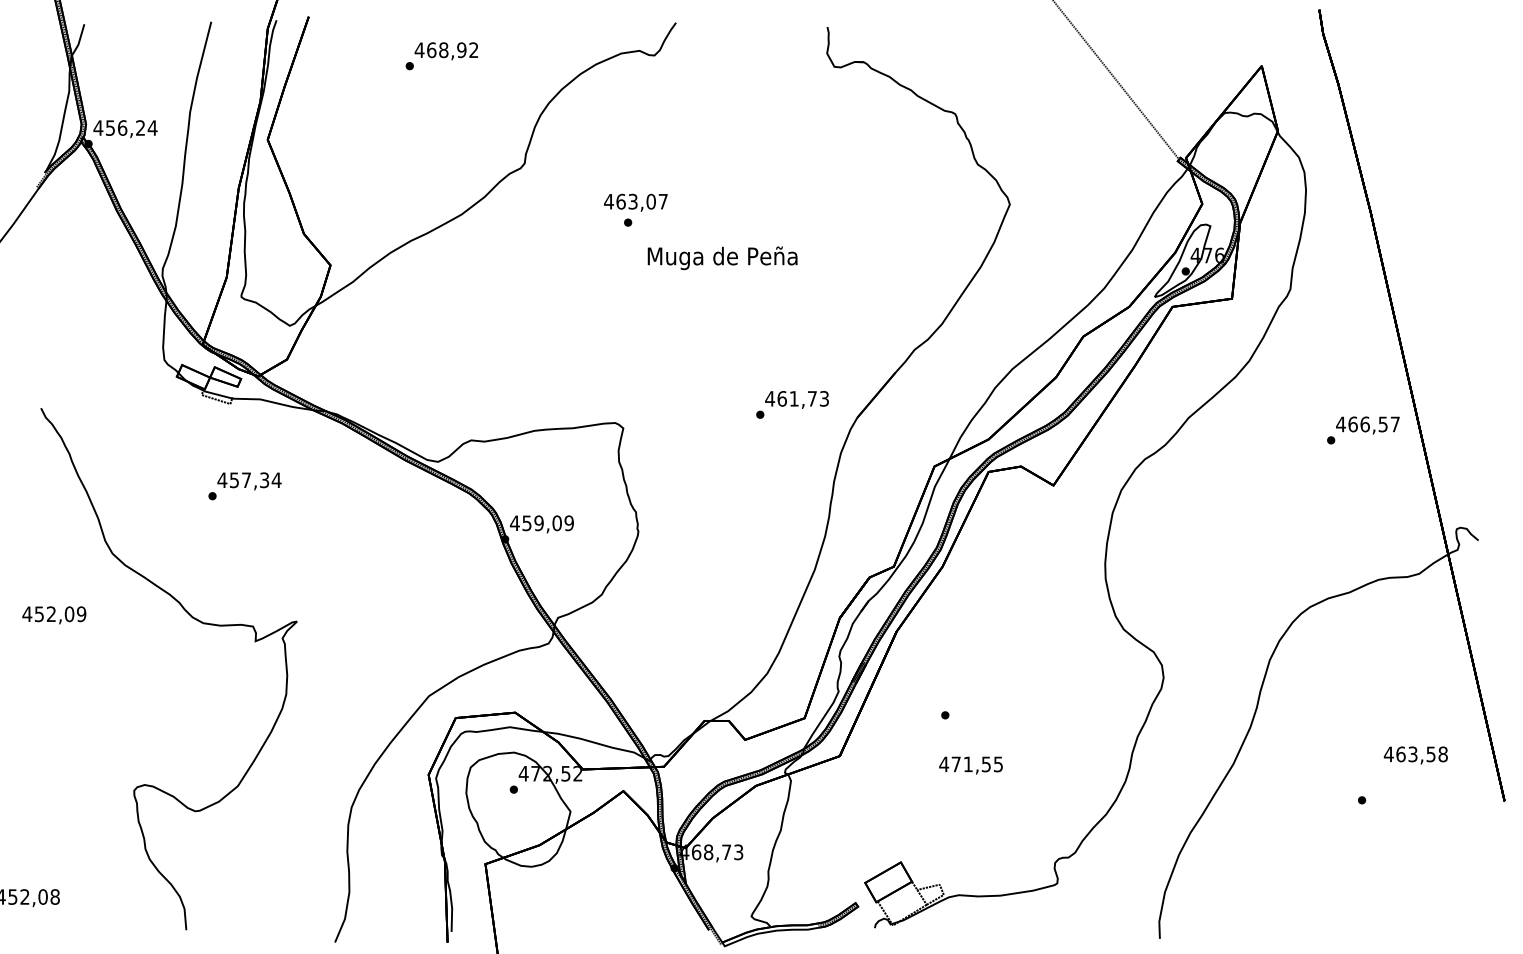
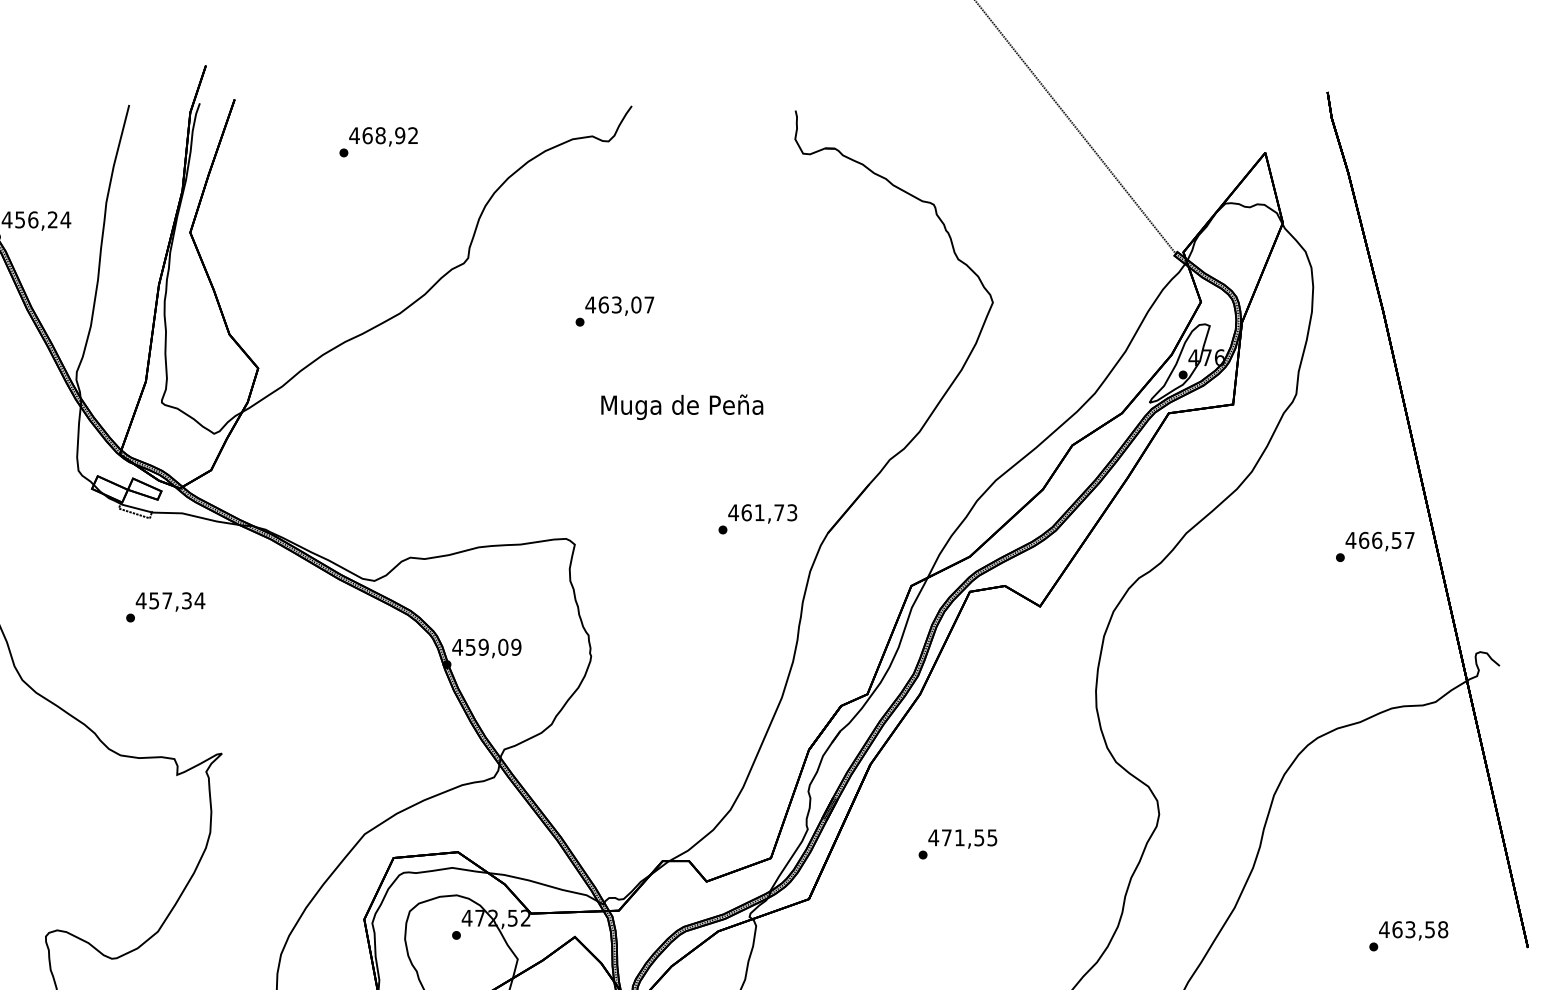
text: (635, 202) -> (619, 305), moved
text: (722, 258) -> (682, 407), moved
text: (1415, 755) -> (1413, 930), moved
text: (970, 765) -> (962, 838), moved

